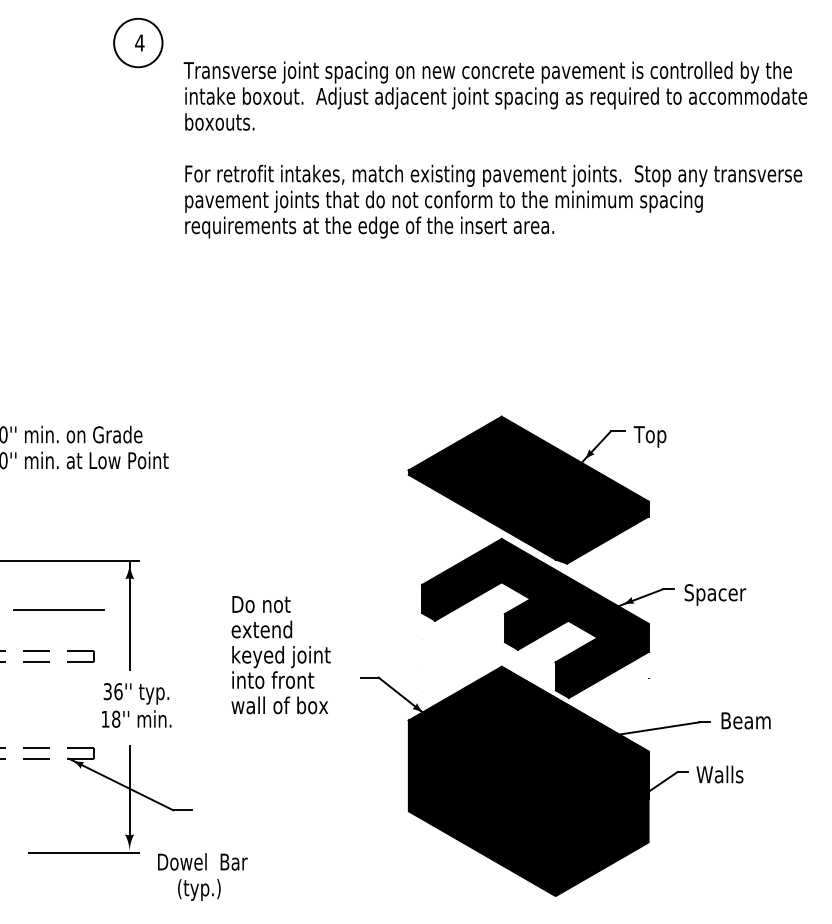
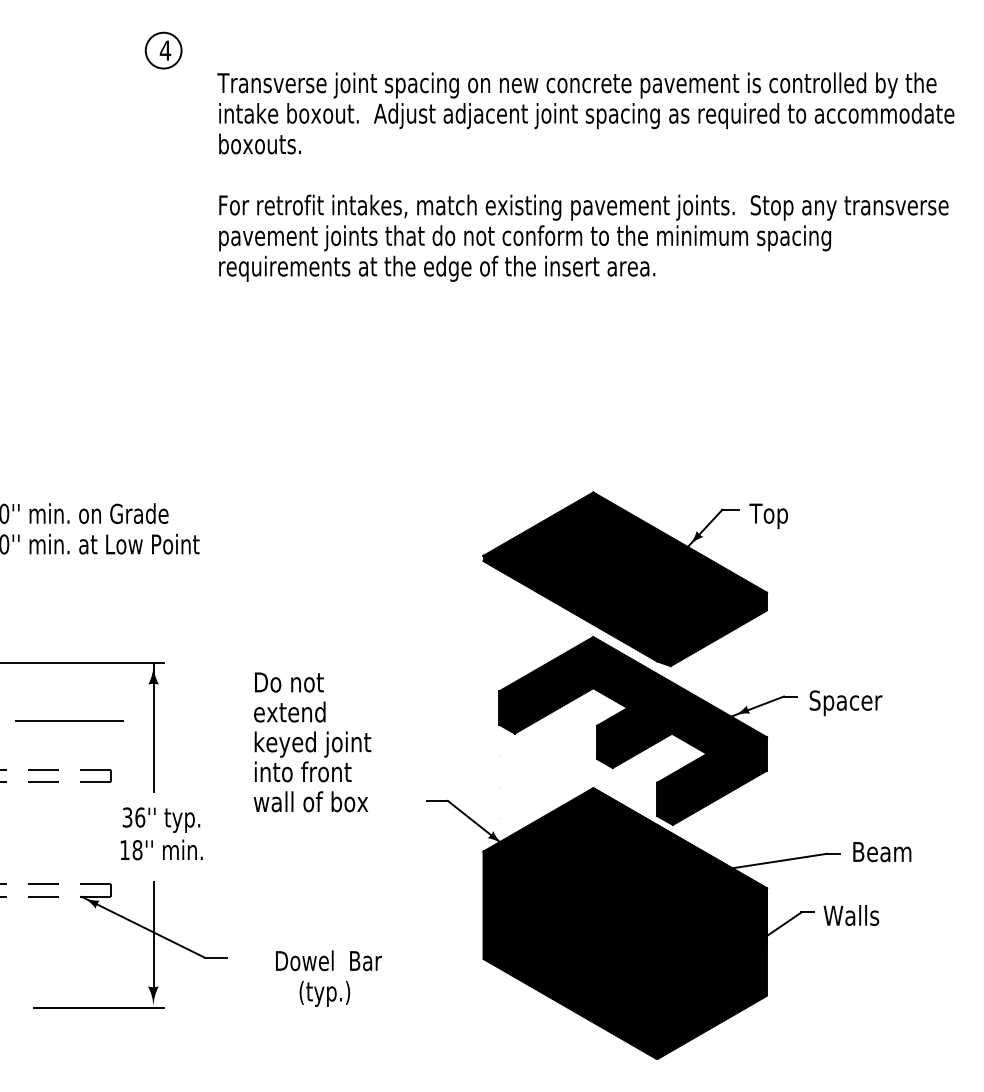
circle: (138, 42) -> (163, 50), size x0.62
text: (281, 655) -> (312, 742), moved
text: (203, 876) -> (329, 978), moved

